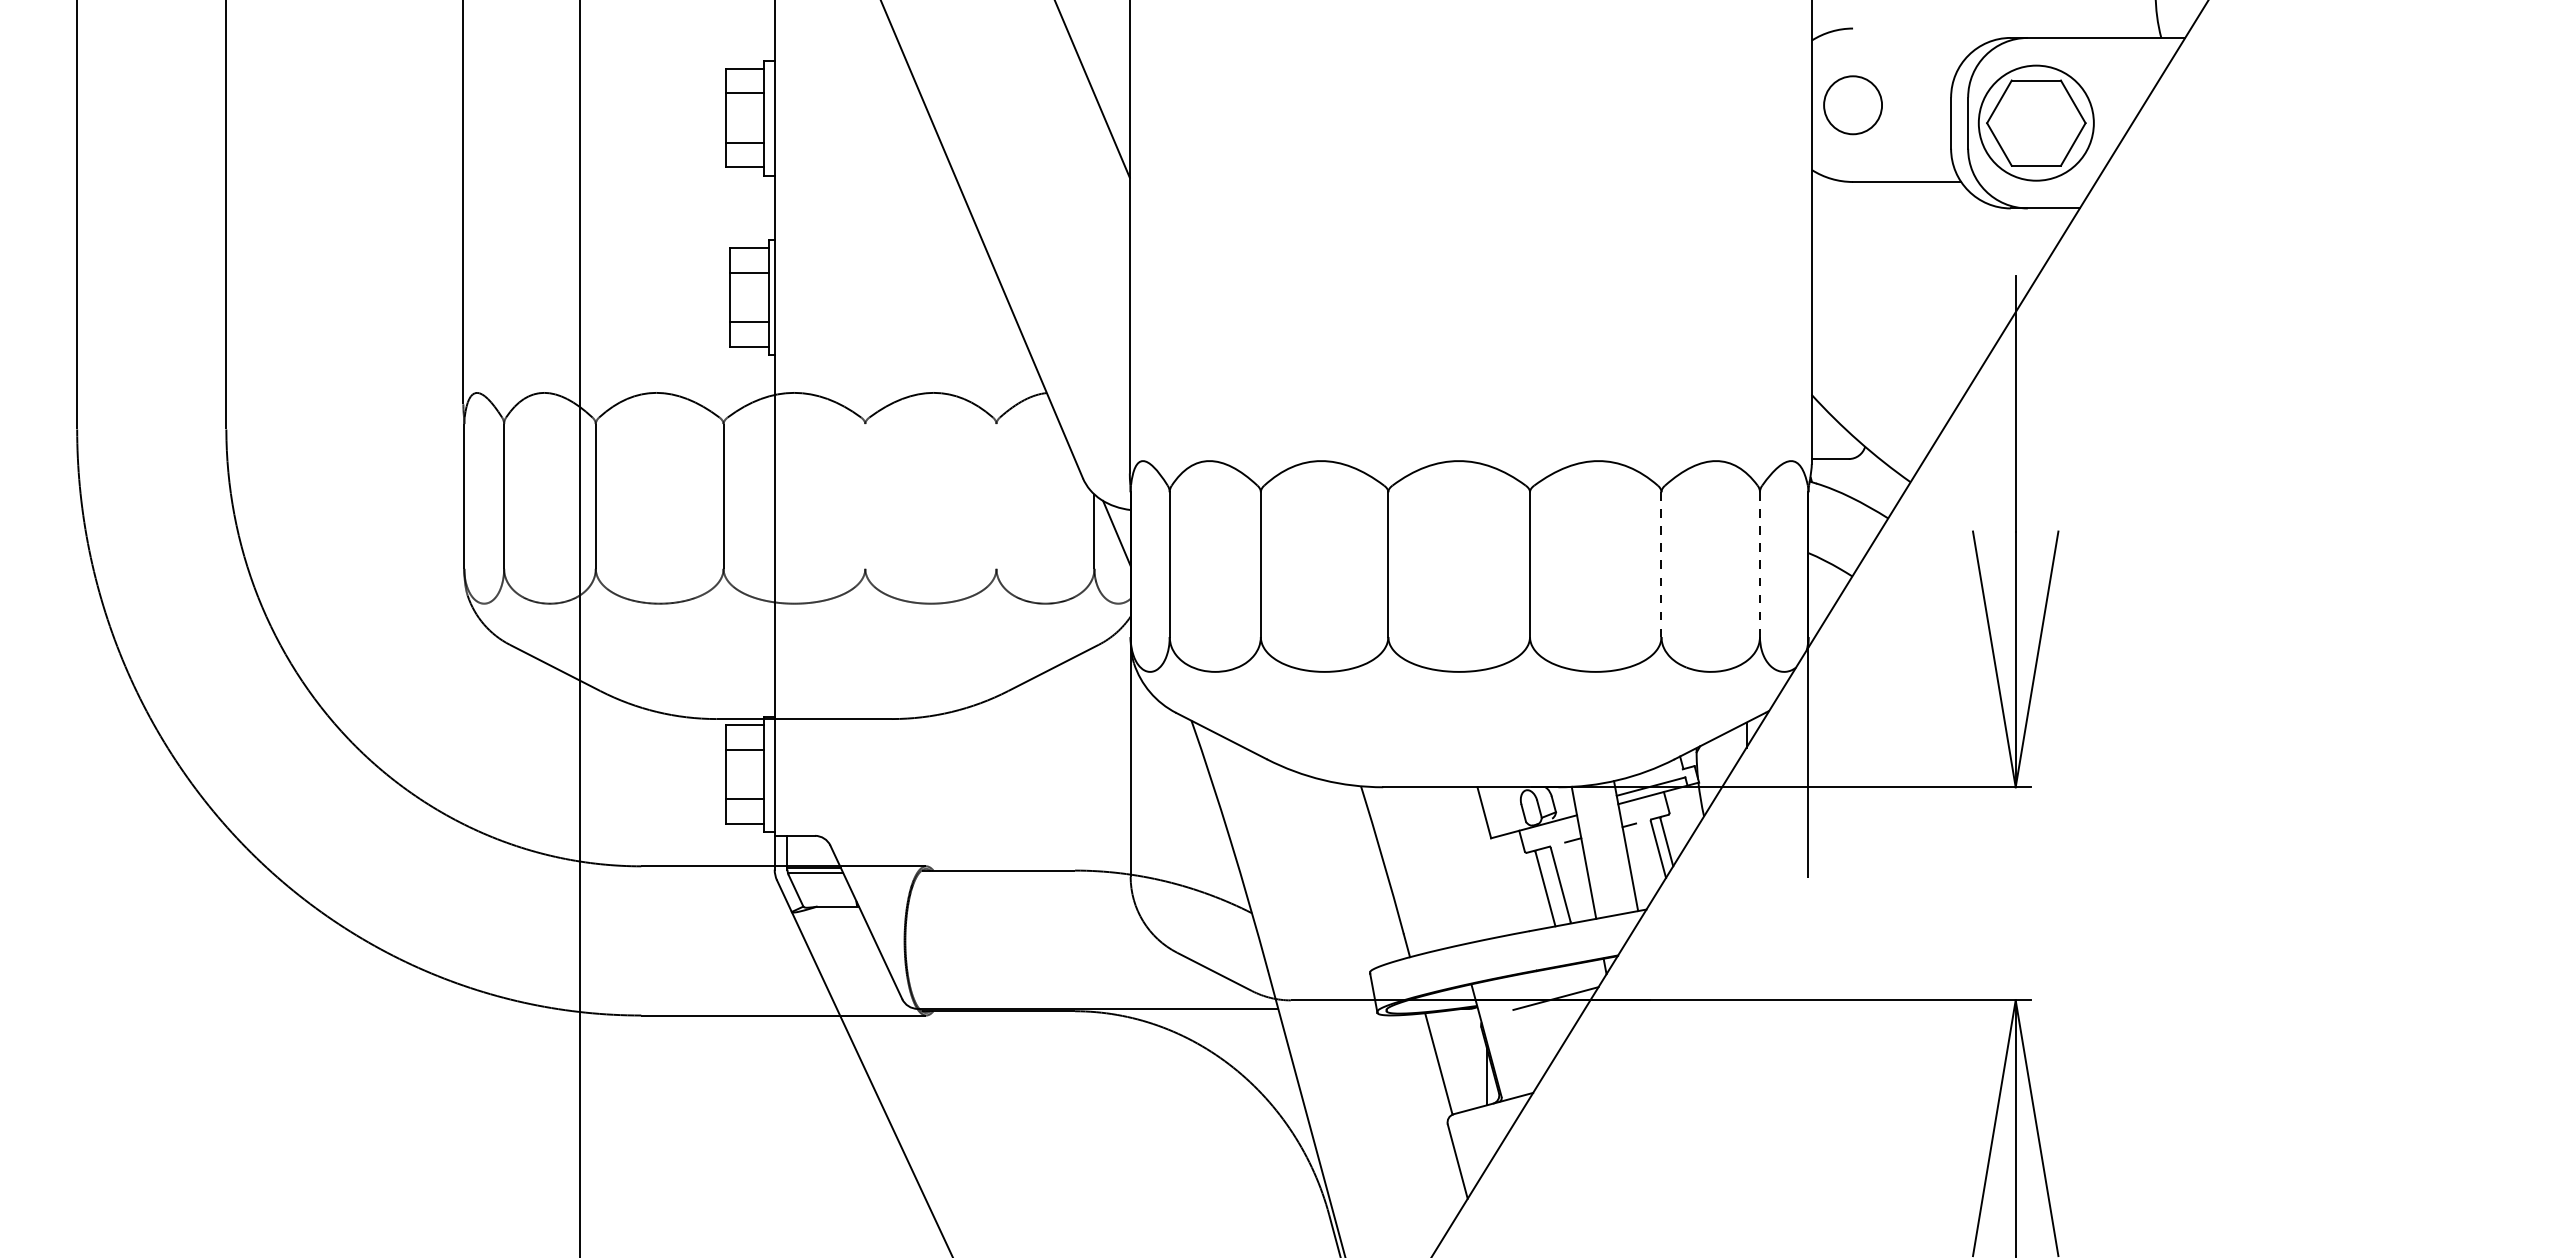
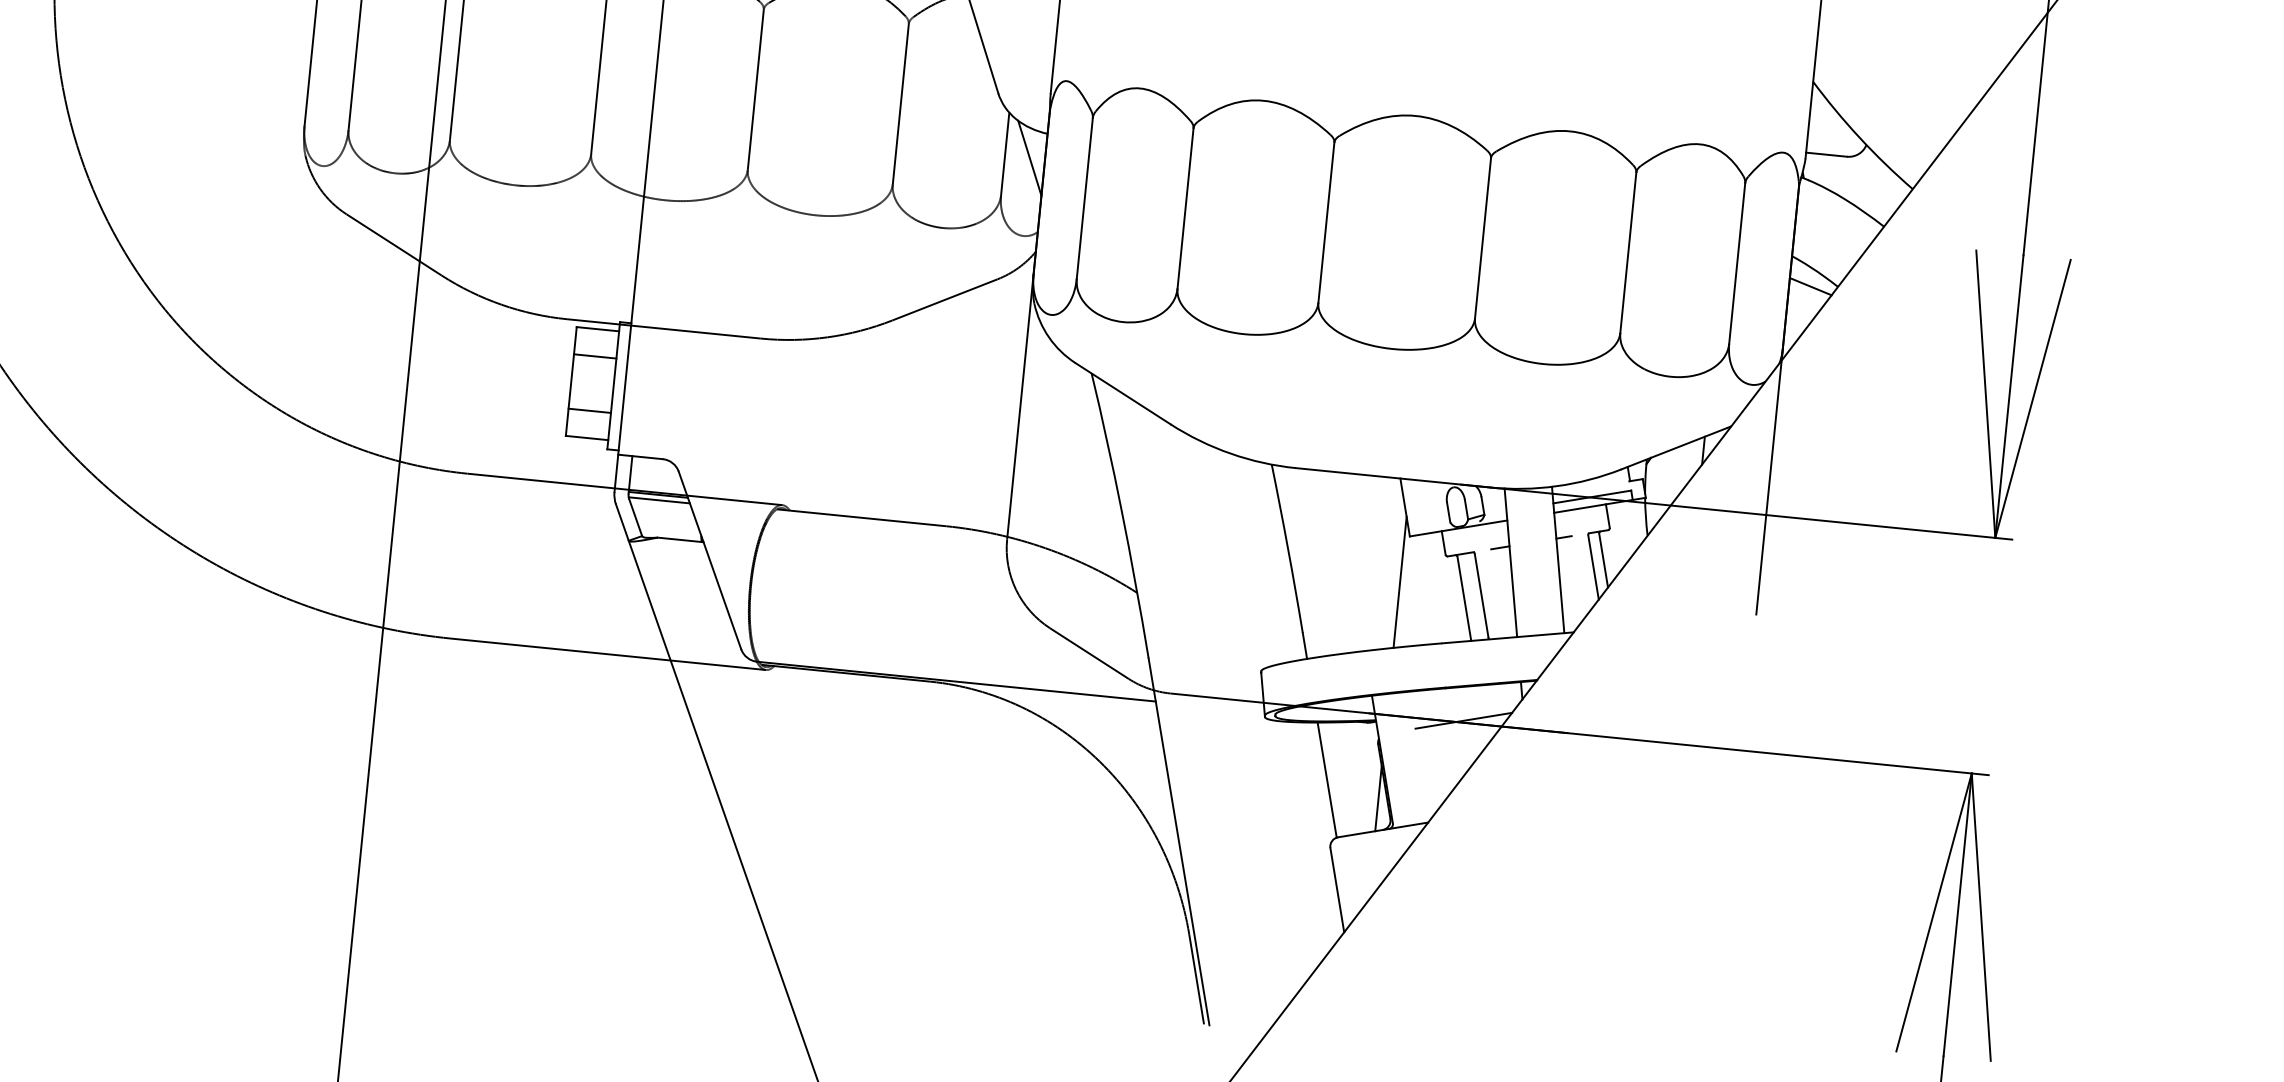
line: (865, 496) -> (756, 89), added
line: (996, 496) -> (900, 104), added
line: (1661, 565) -> (1628, 253), dashed -> solid
line: (1759, 565) -> (1736, 264), dashed -> solid
line: (1827, 578) -> (1810, 286), added
line: (1486, 879) -> (1400, 581), added

